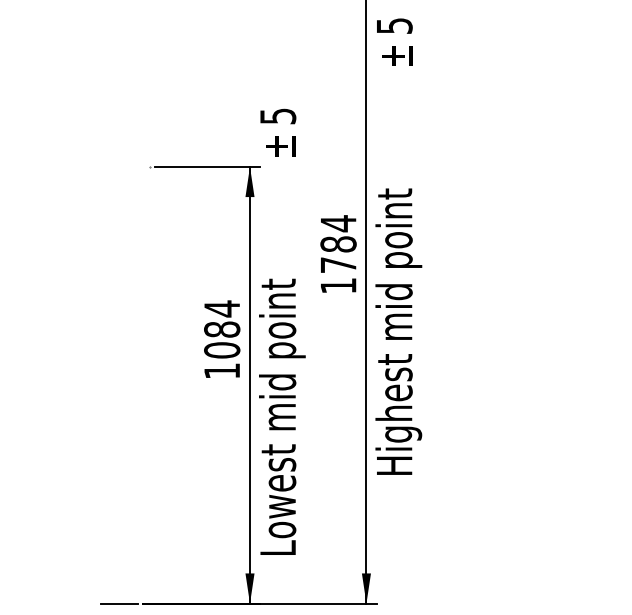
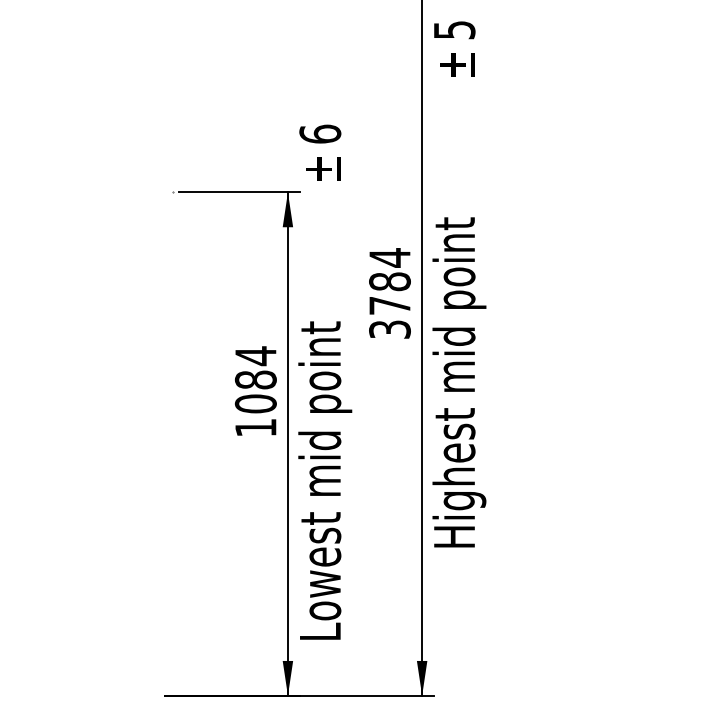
text: (277, 116) -> (319, 134), 5 -> 6
text: (338, 285) -> (389, 329), 1784 -> 3784
line: (119, 603) -> (137, 695), removed

